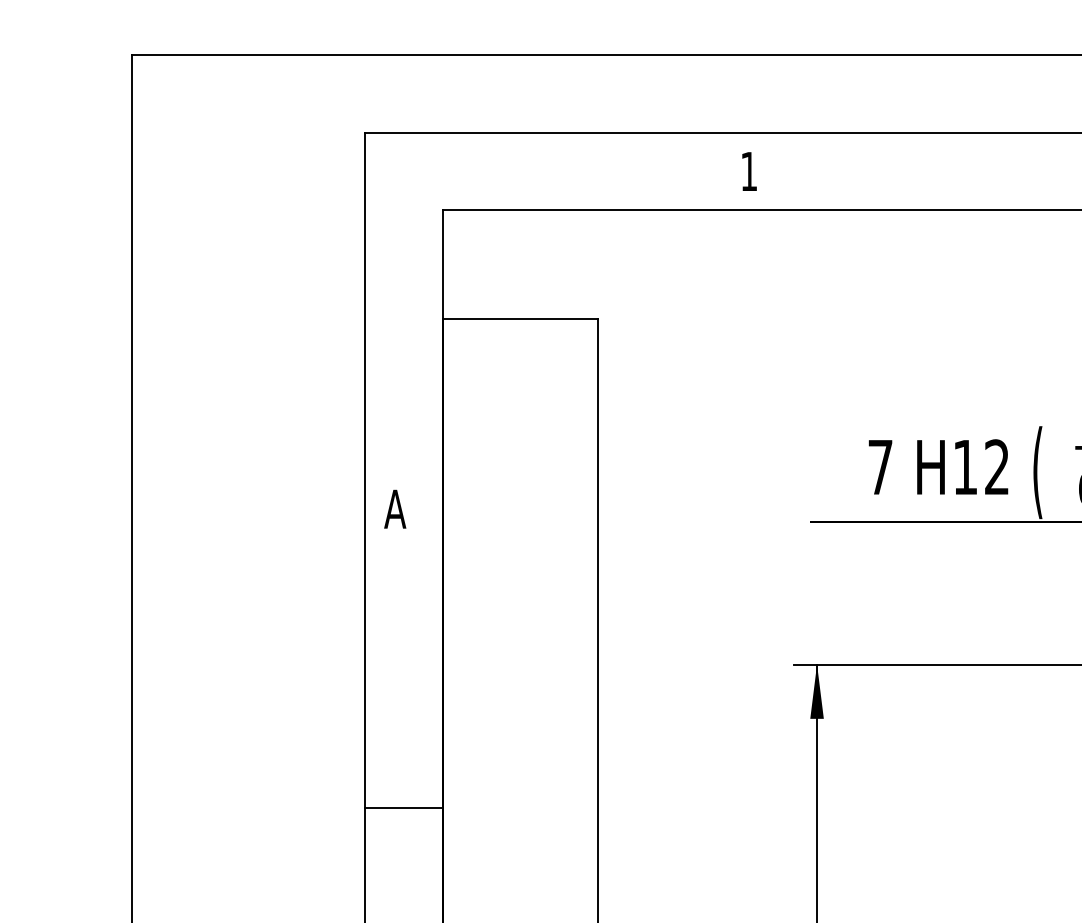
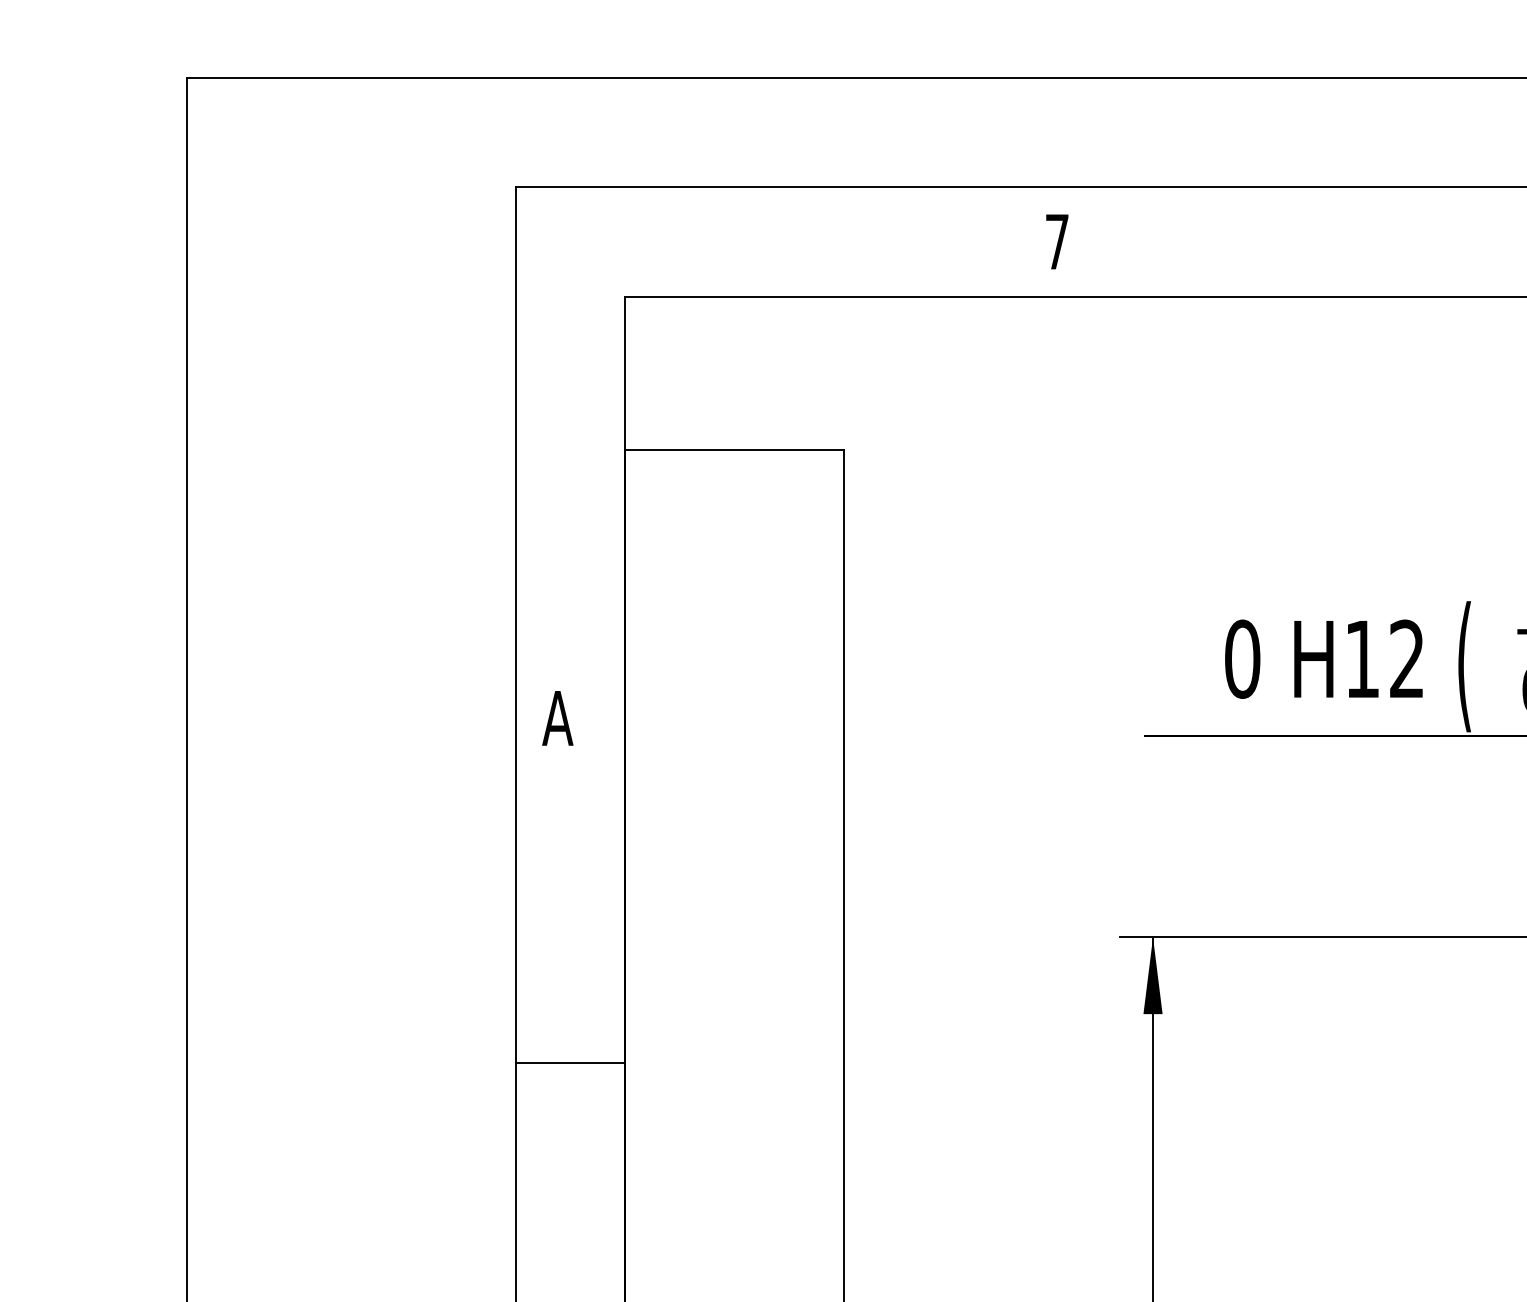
text: (749, 171) -> (1057, 241), 1 -> 7
text: (880, 466) -> (1242, 658), 7 -> 0
line: (404, 808) -> (570, 1063), moved

